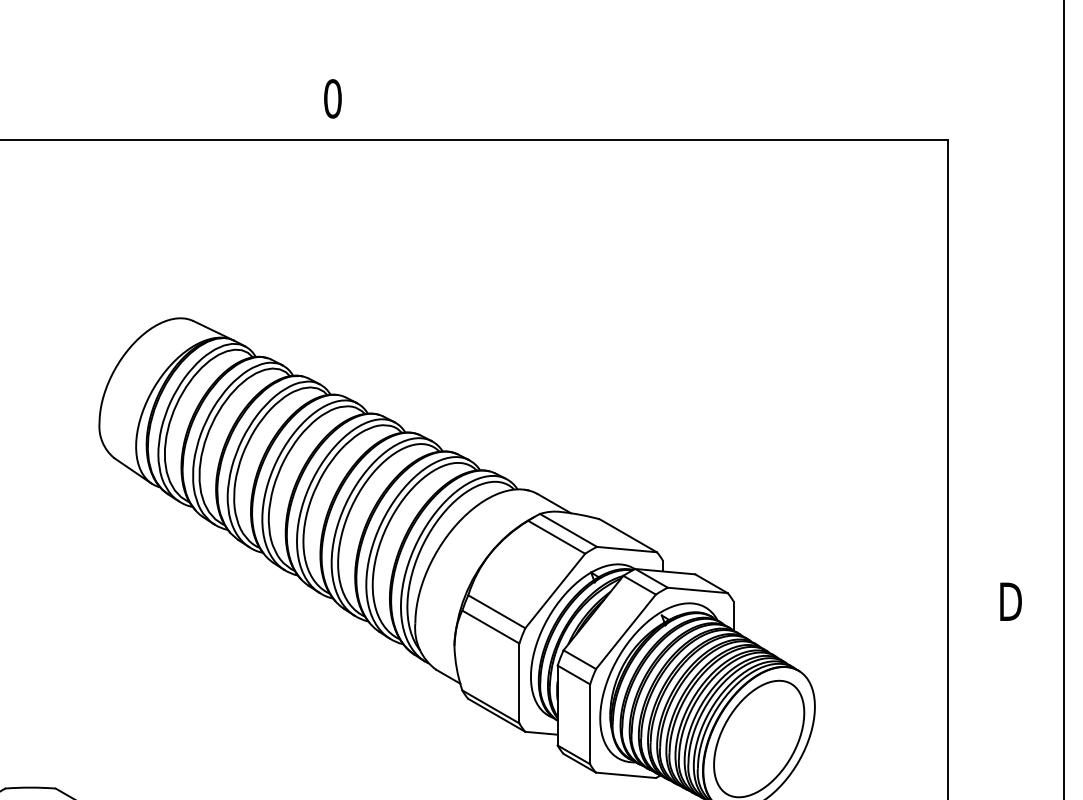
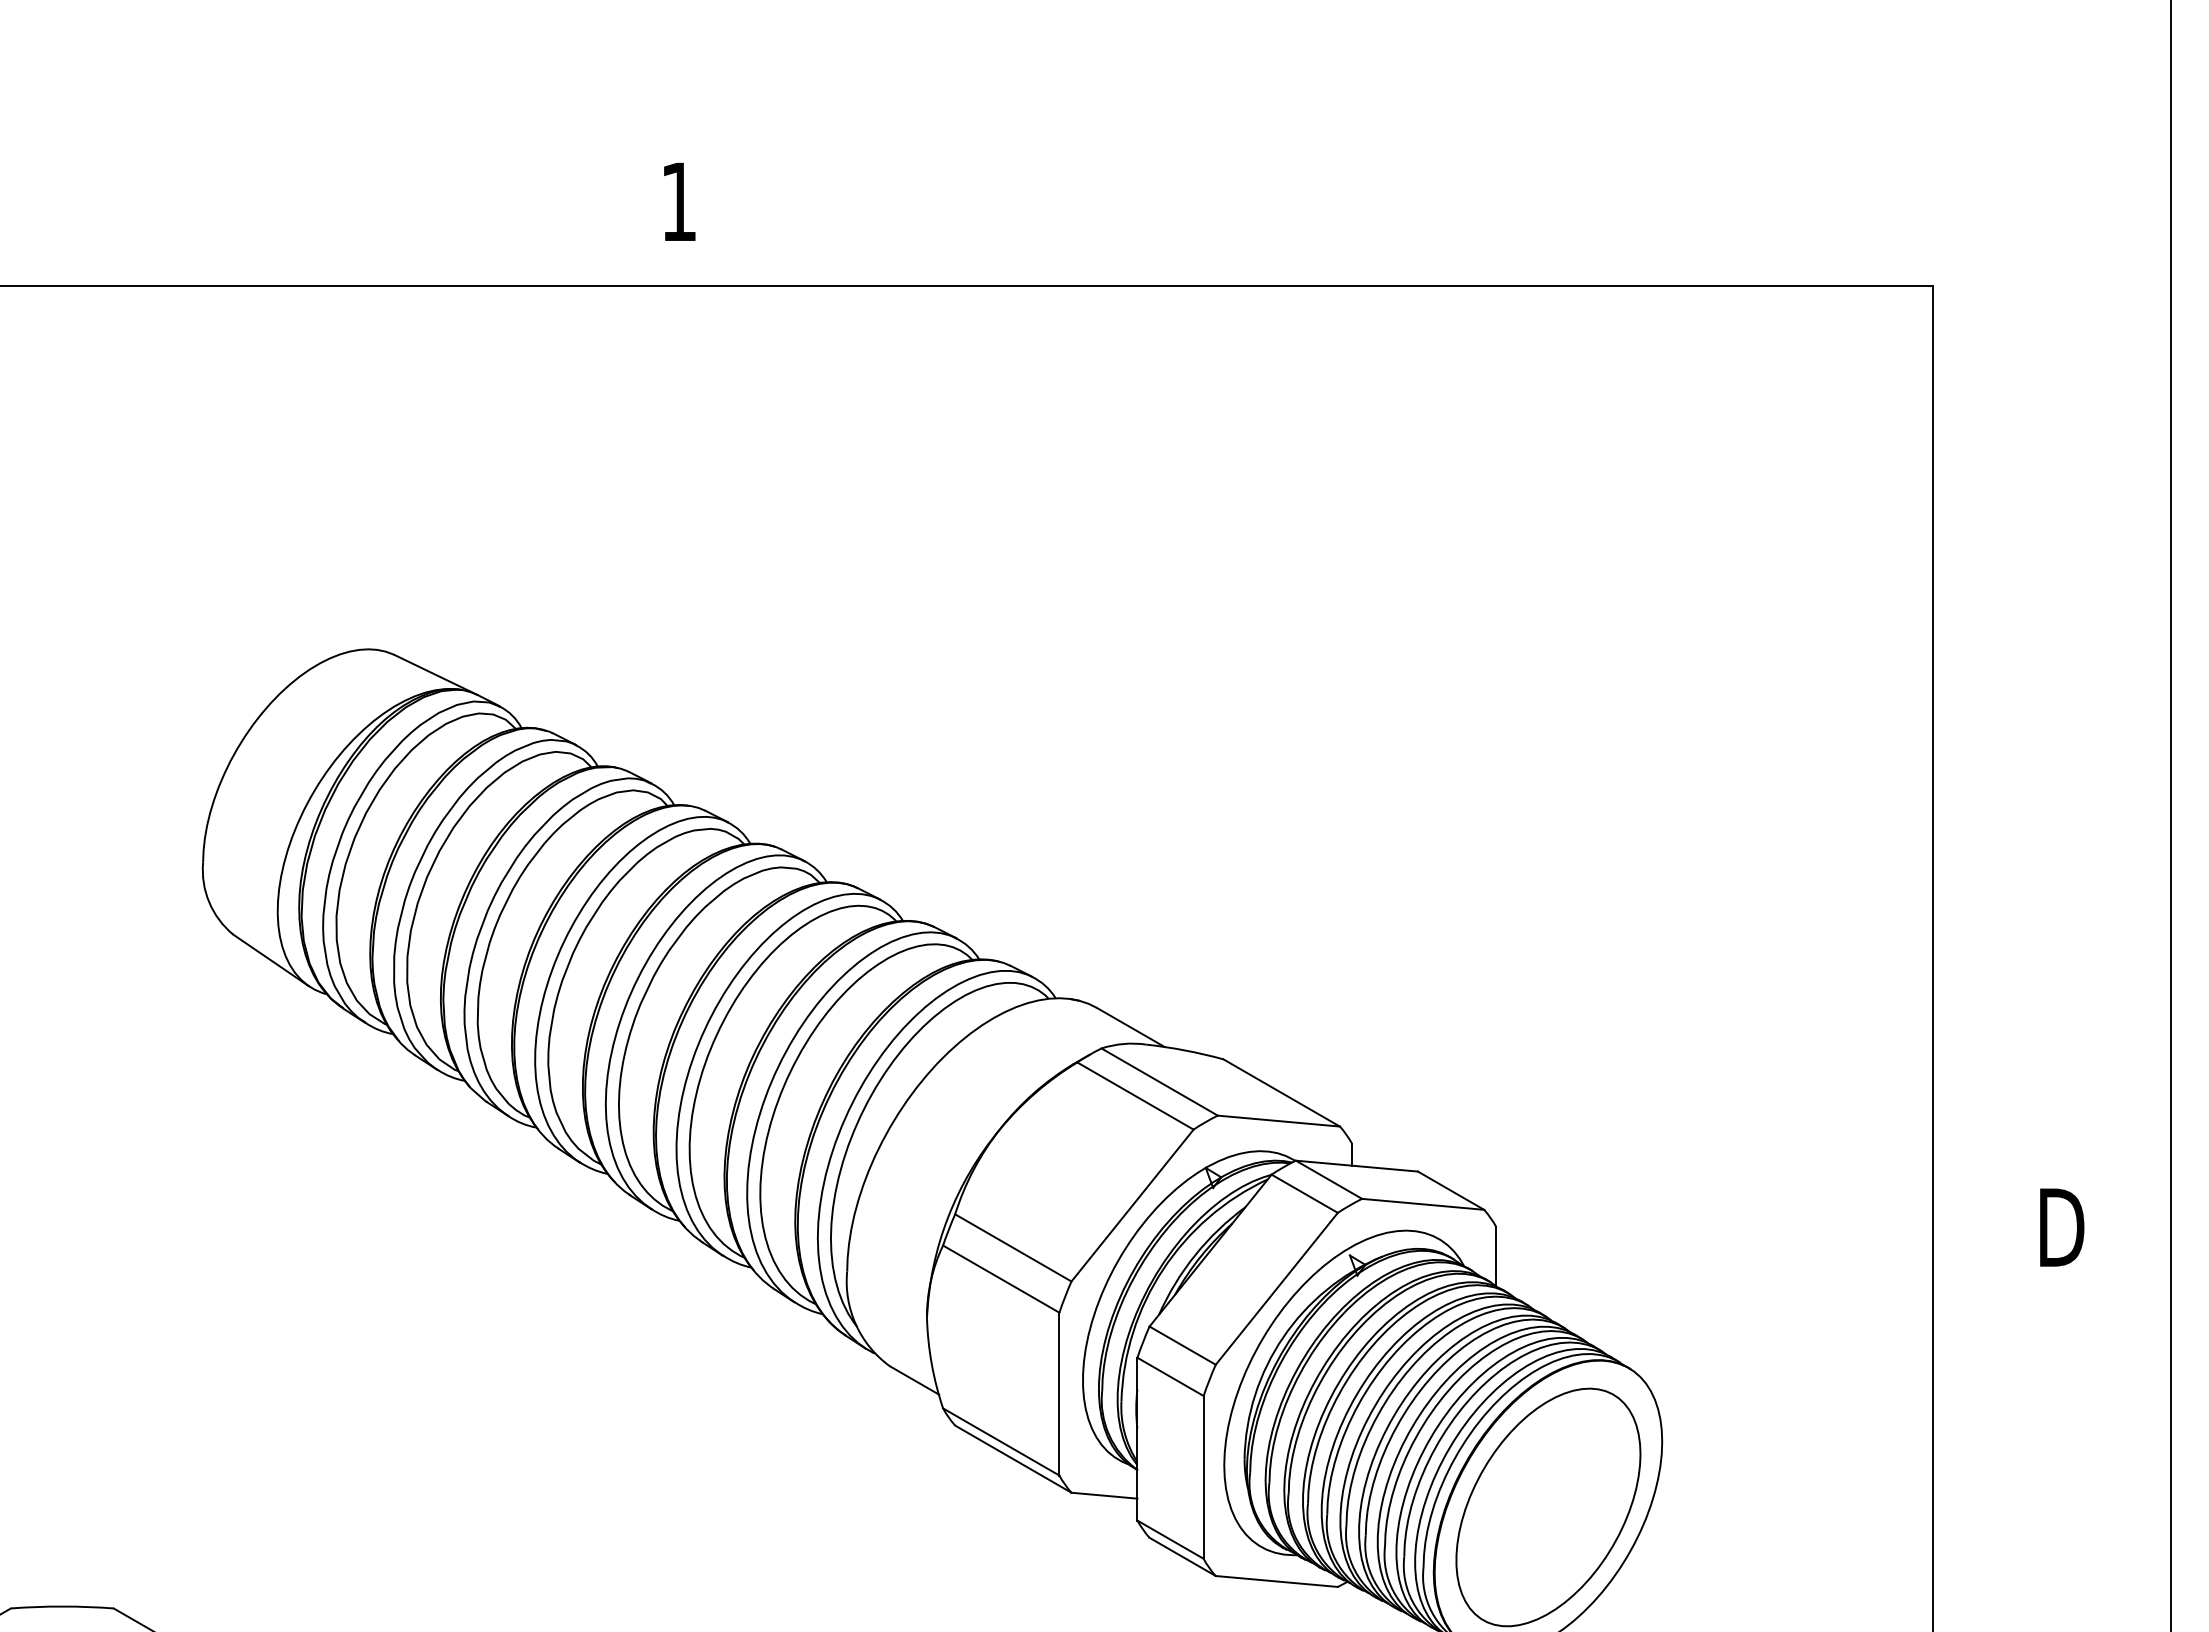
text: (332, 98) -> (678, 201), 0 -> 1

